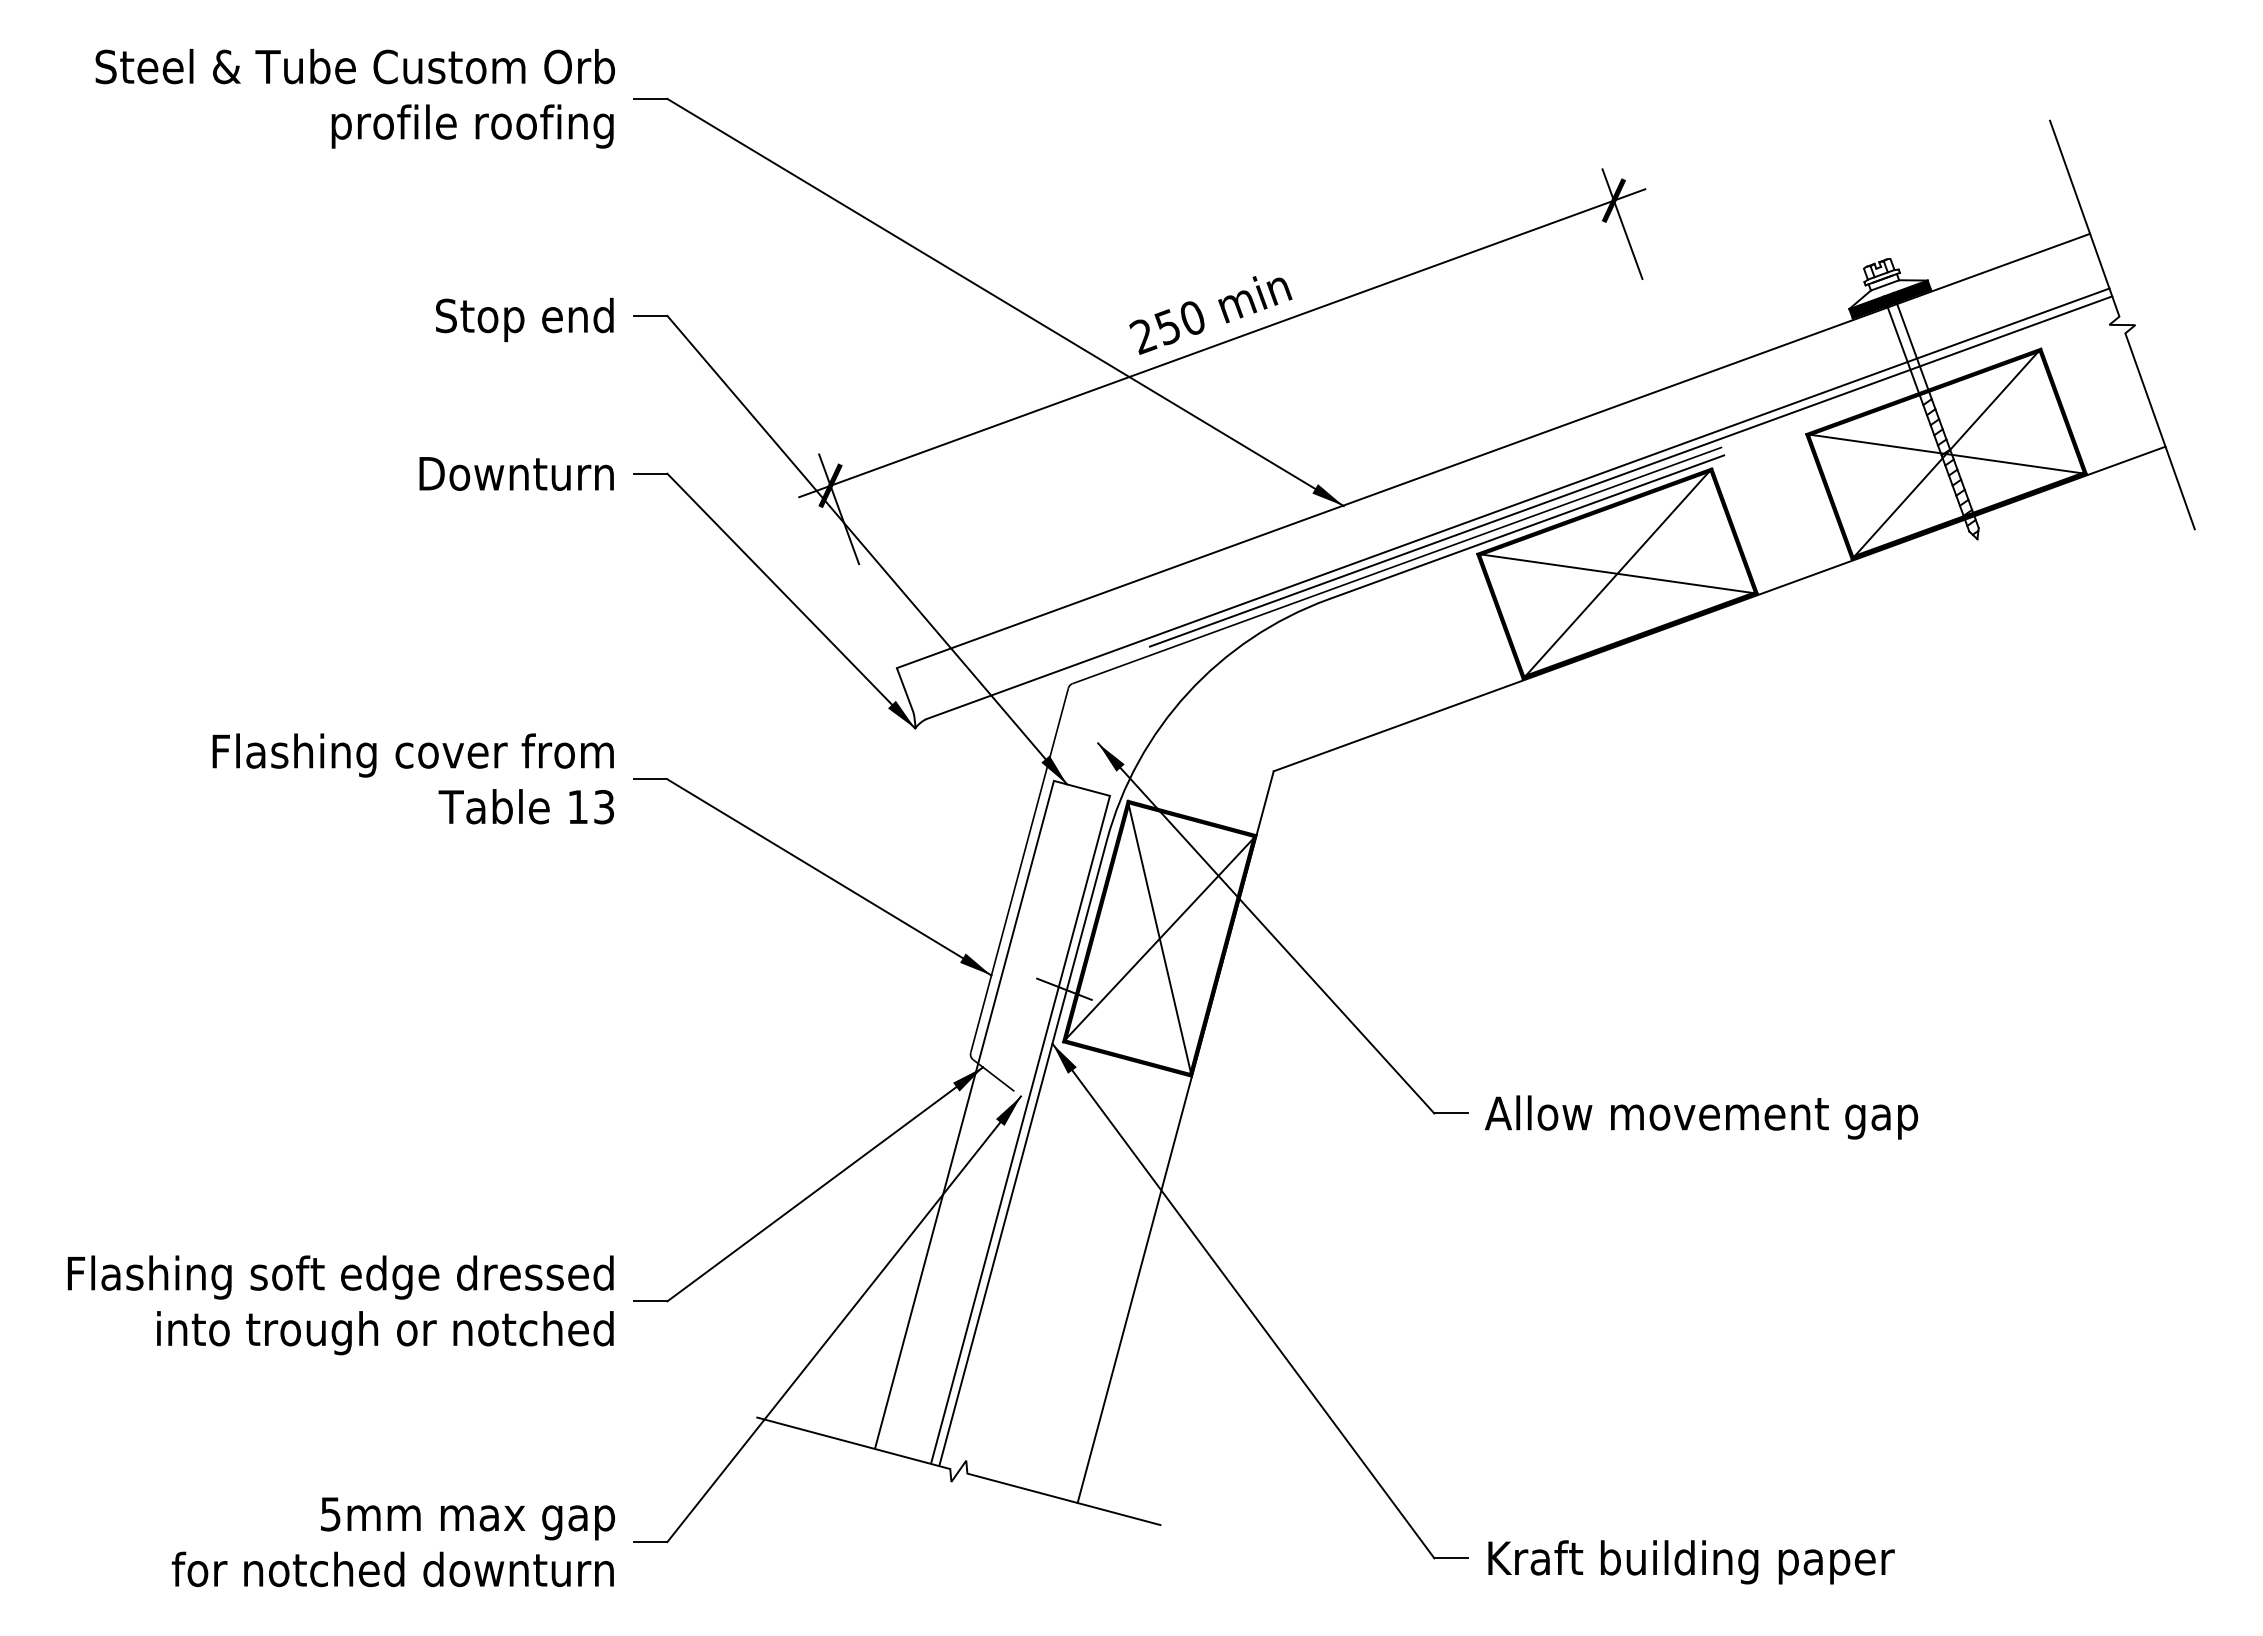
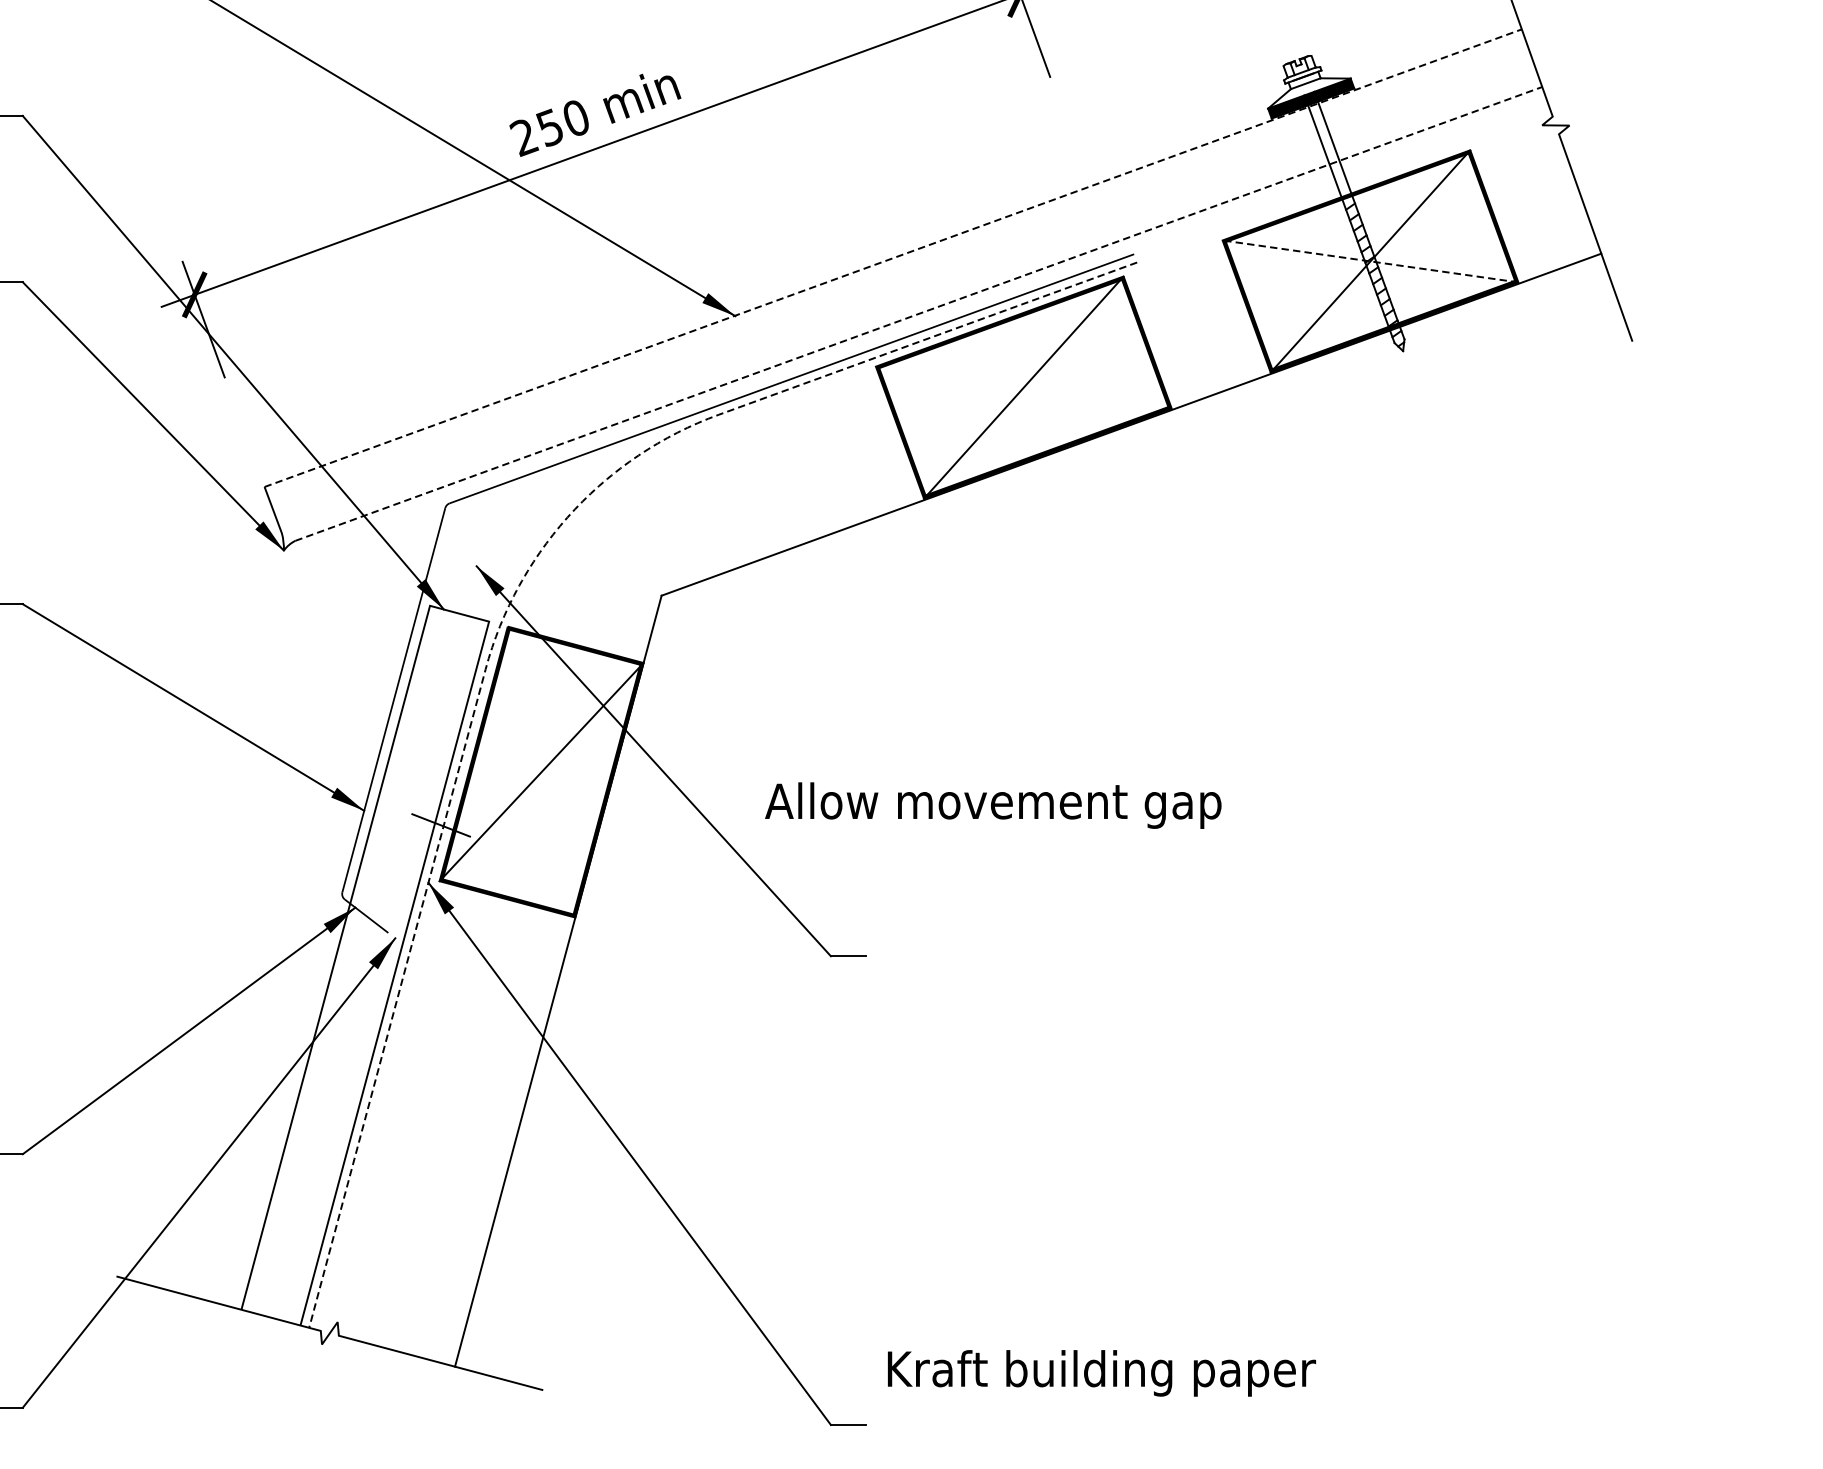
line: (1493, 450) -> (893, 257), solid -> dashed
line: (1946, 454) -> (1370, 261), solid -> dashed
line: (1630, 471) -> (1037, 279), removed
line: (1517, 503) -> (918, 313), solid -> dashed
line: (1617, 573) -> (1023, 387), removed
line: (1131, 774) -> (511, 599), solid -> dashed
line: (1159, 938) -> (541, 771), removed
text: (1701, 1117) -> (993, 805), moved
text: (1691, 1562) -> (1101, 1373), moved

